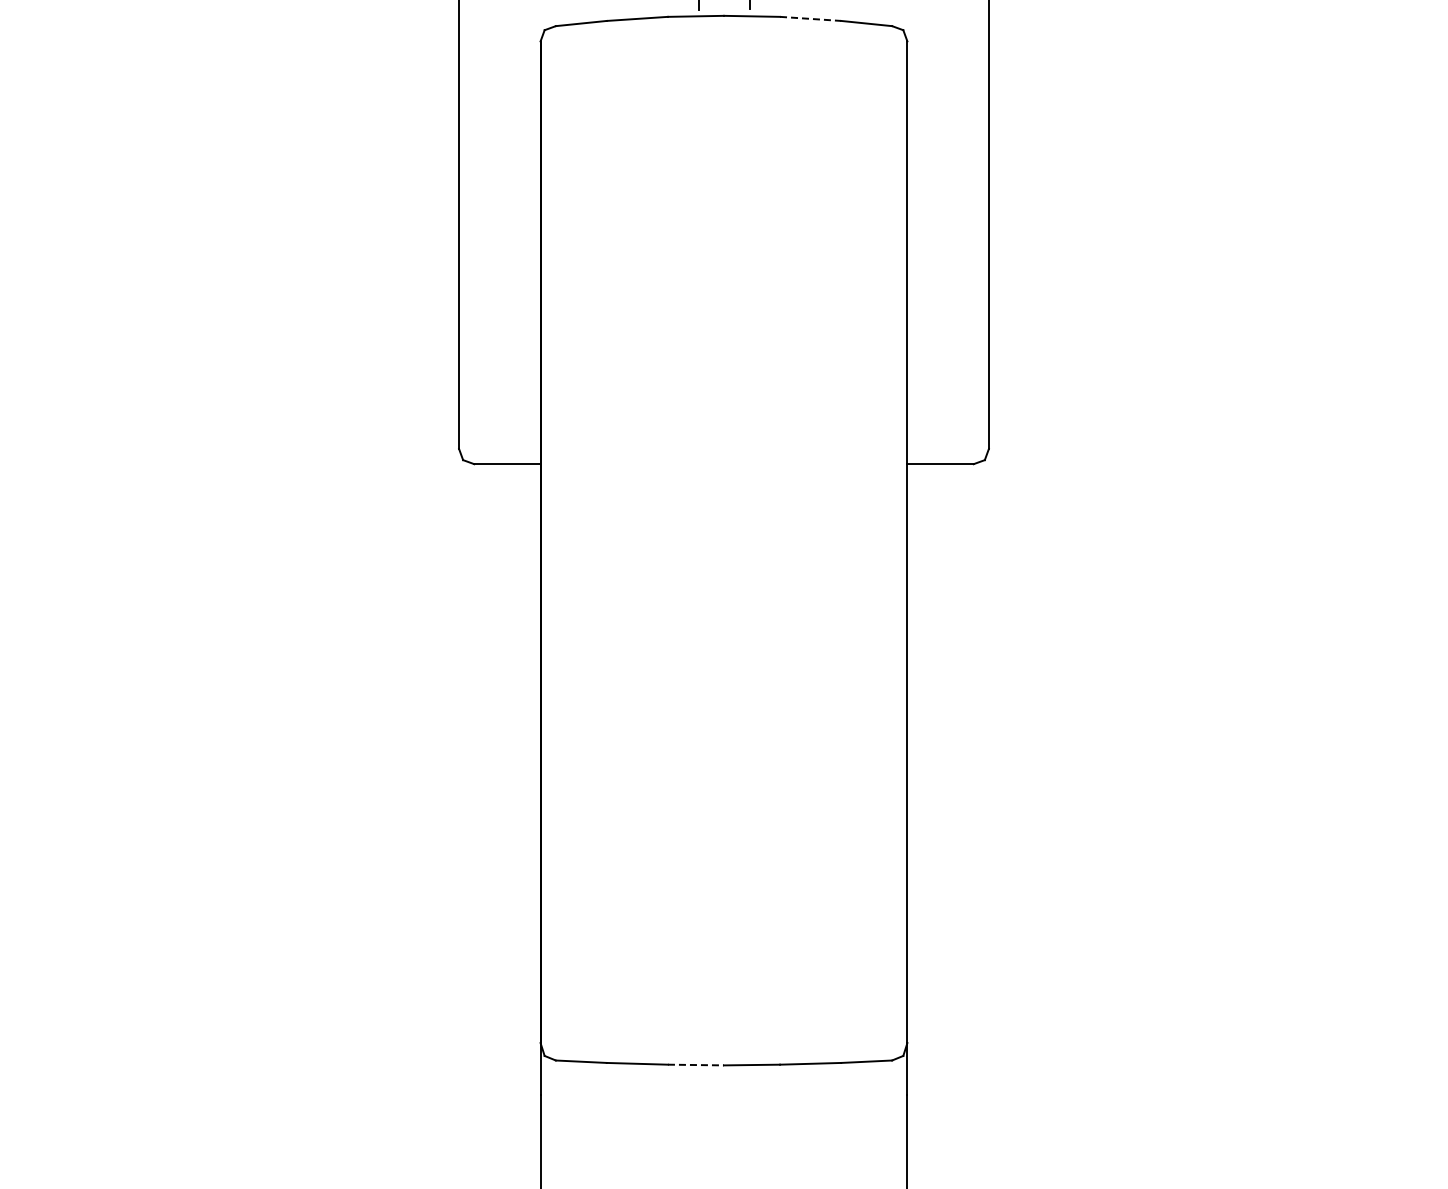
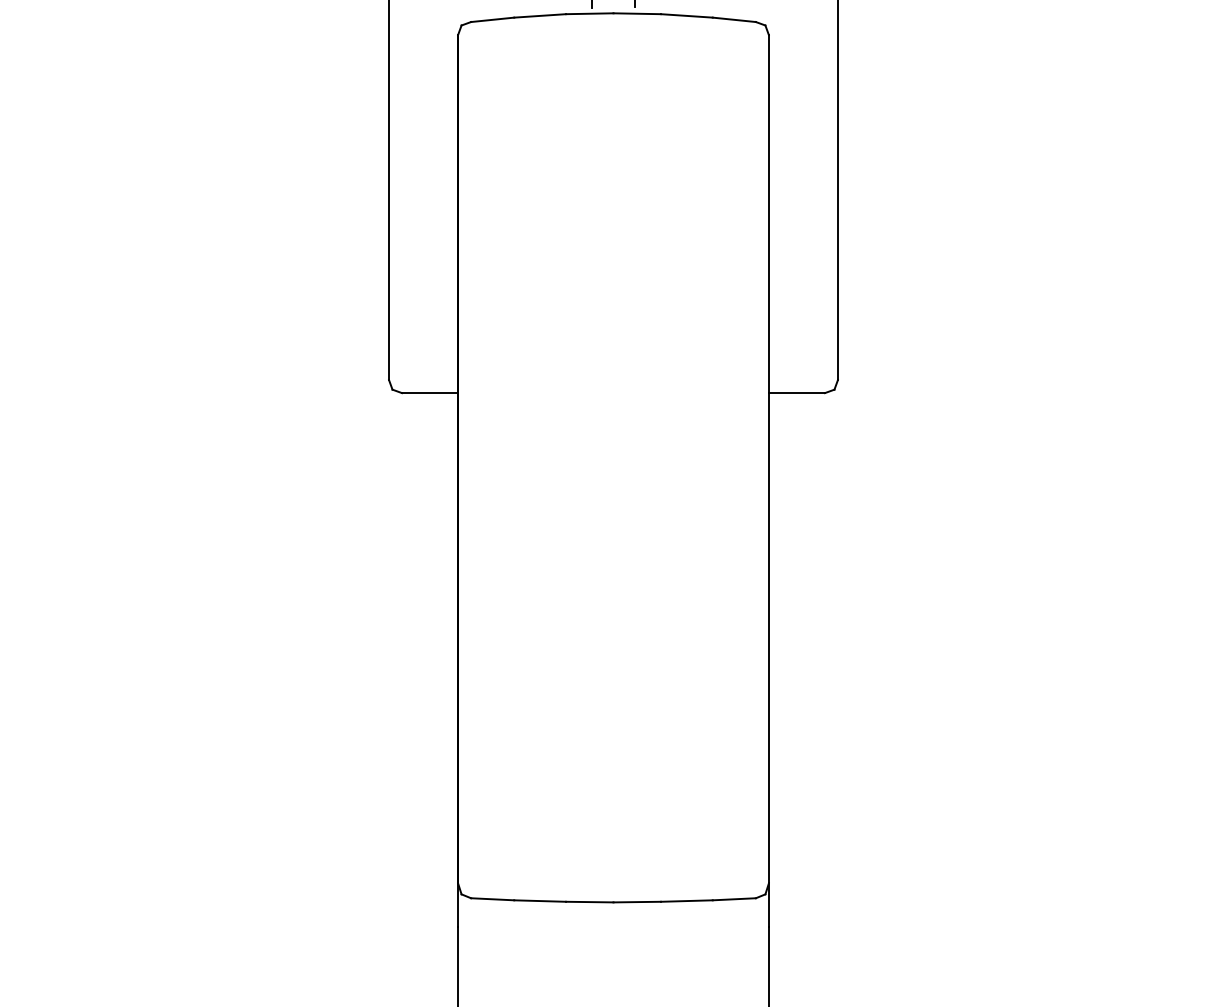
line: (810, 18) -> (686, 15), dashed -> solid
line: (696, 1065) -> (590, 902), dashed -> solid

